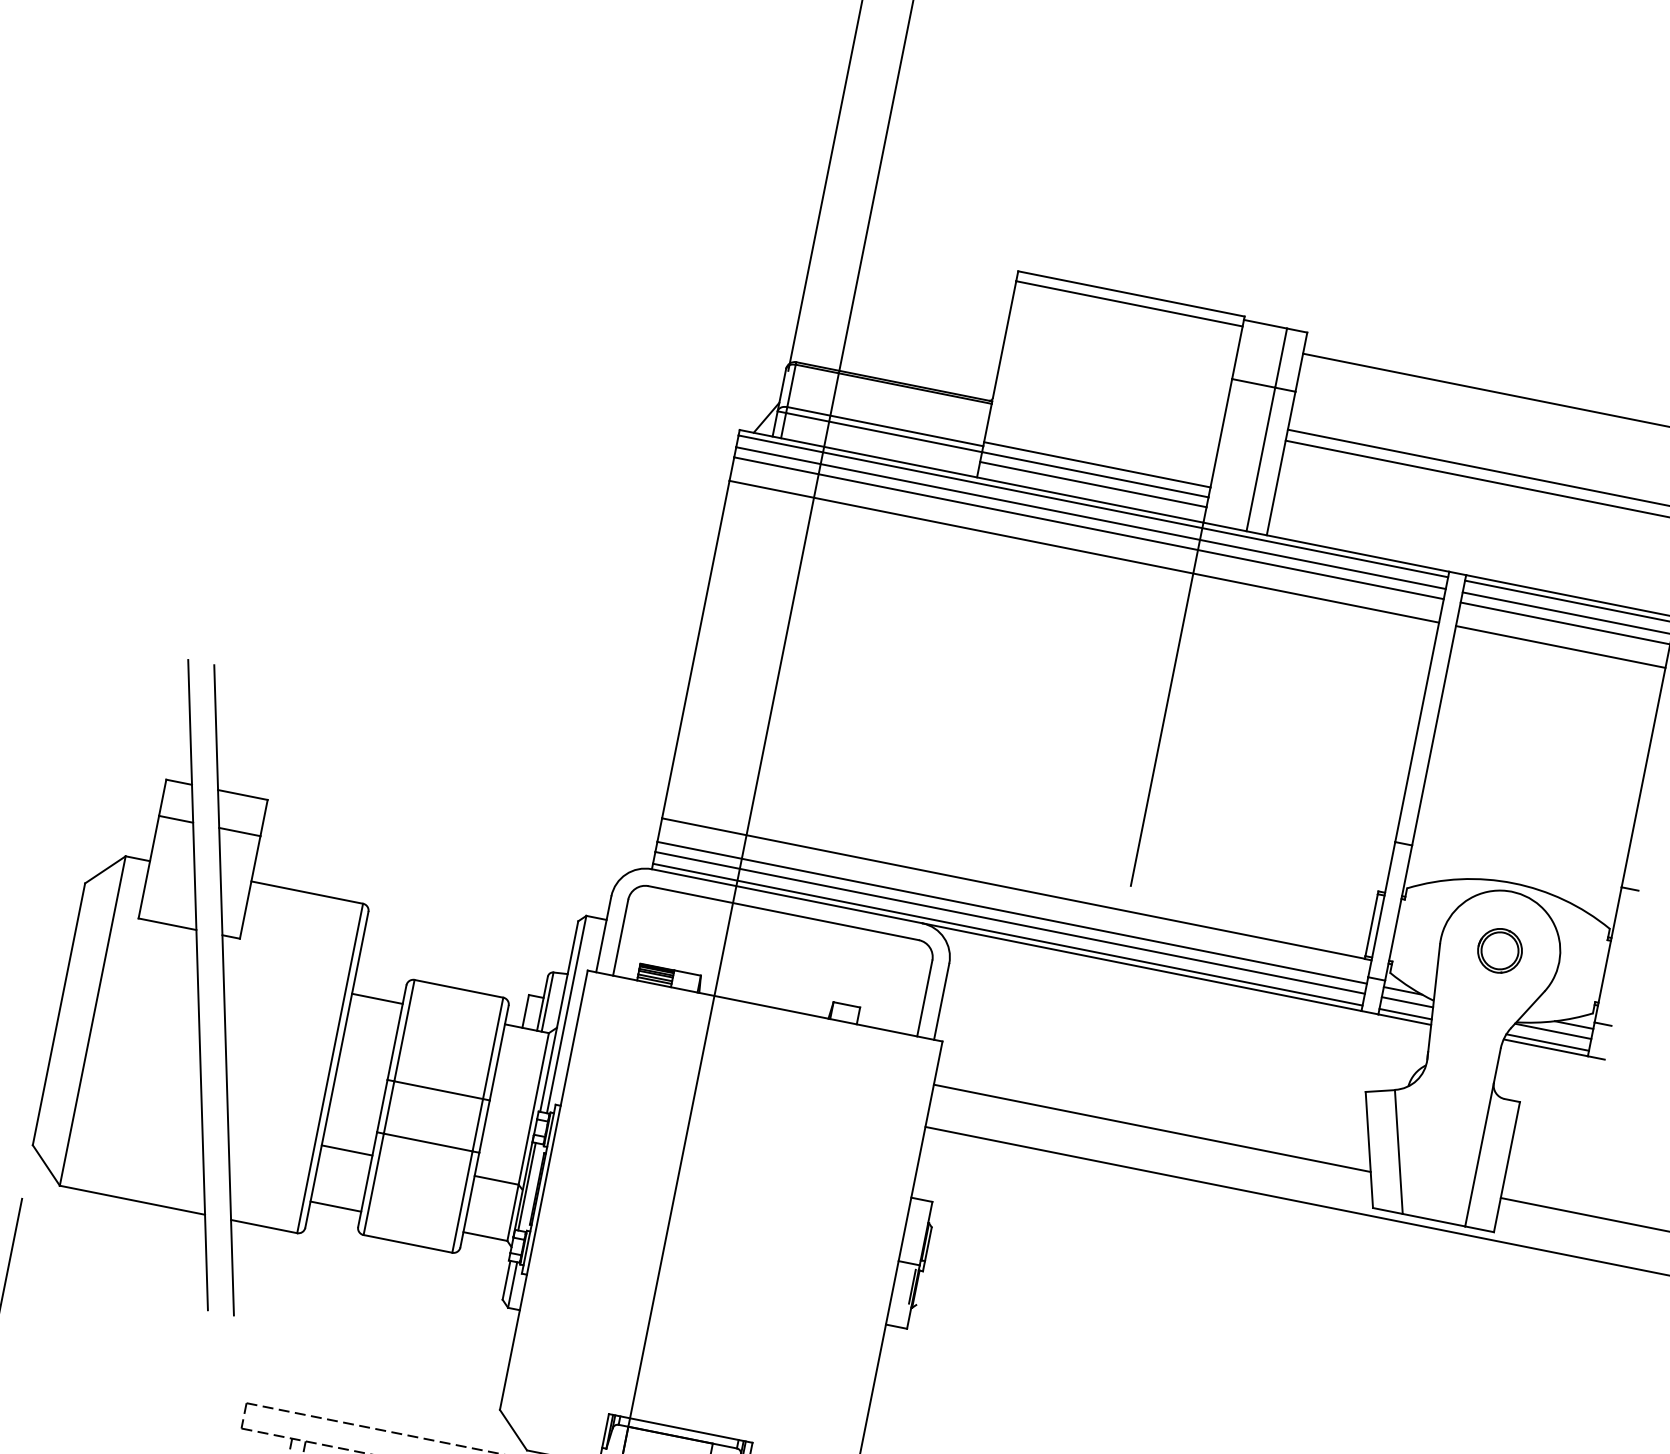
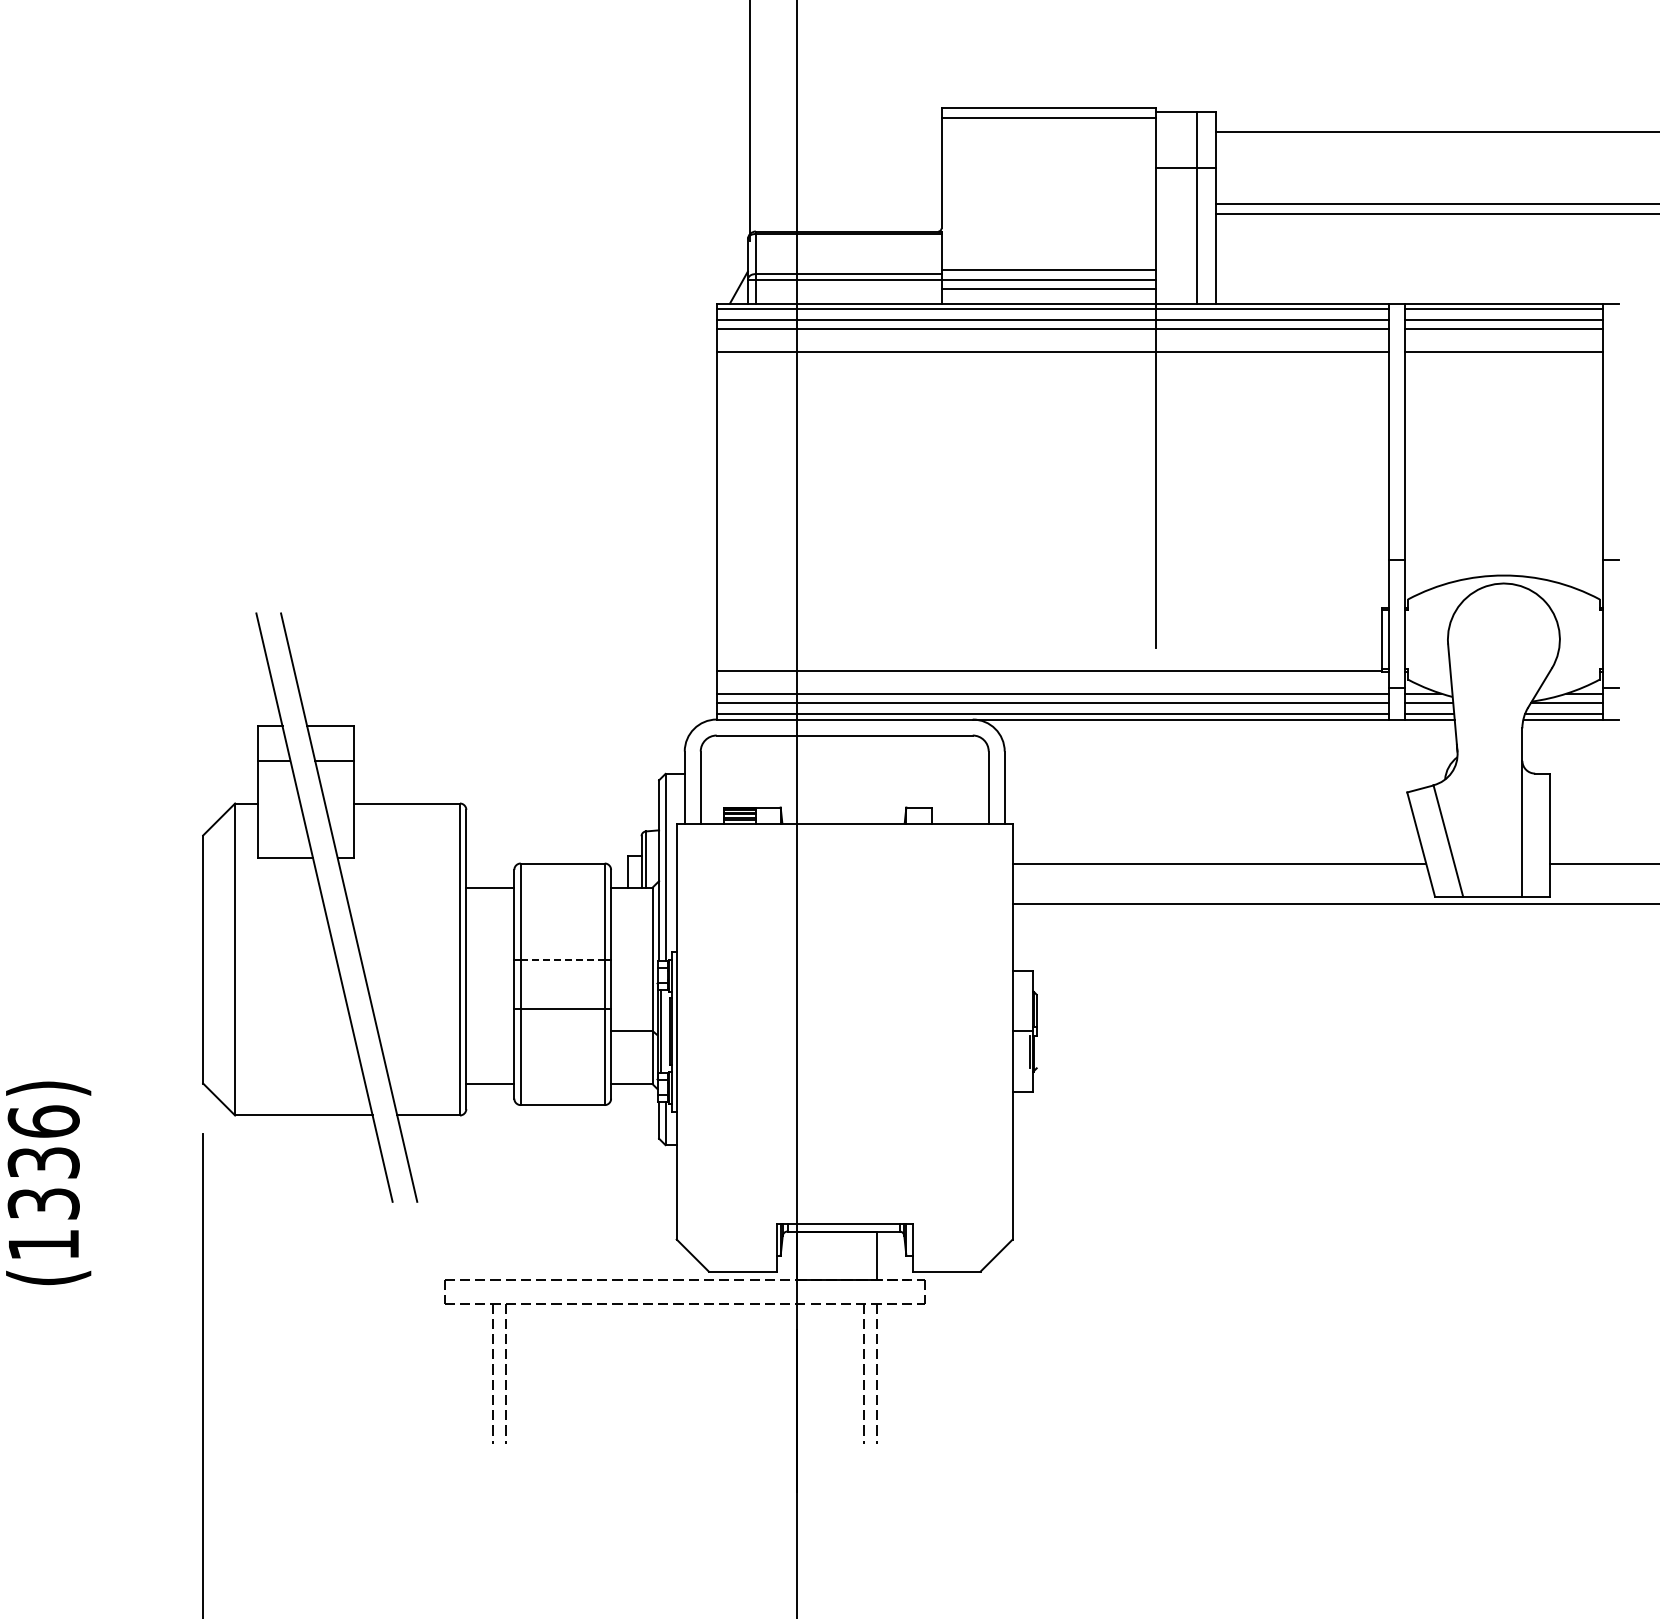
part: (1499, 950) -> (1503, 639), removed
line: (439, 1090) -> (563, 959), solid -> dashed
line: (347, 1150) -> (490, 1031), removed

